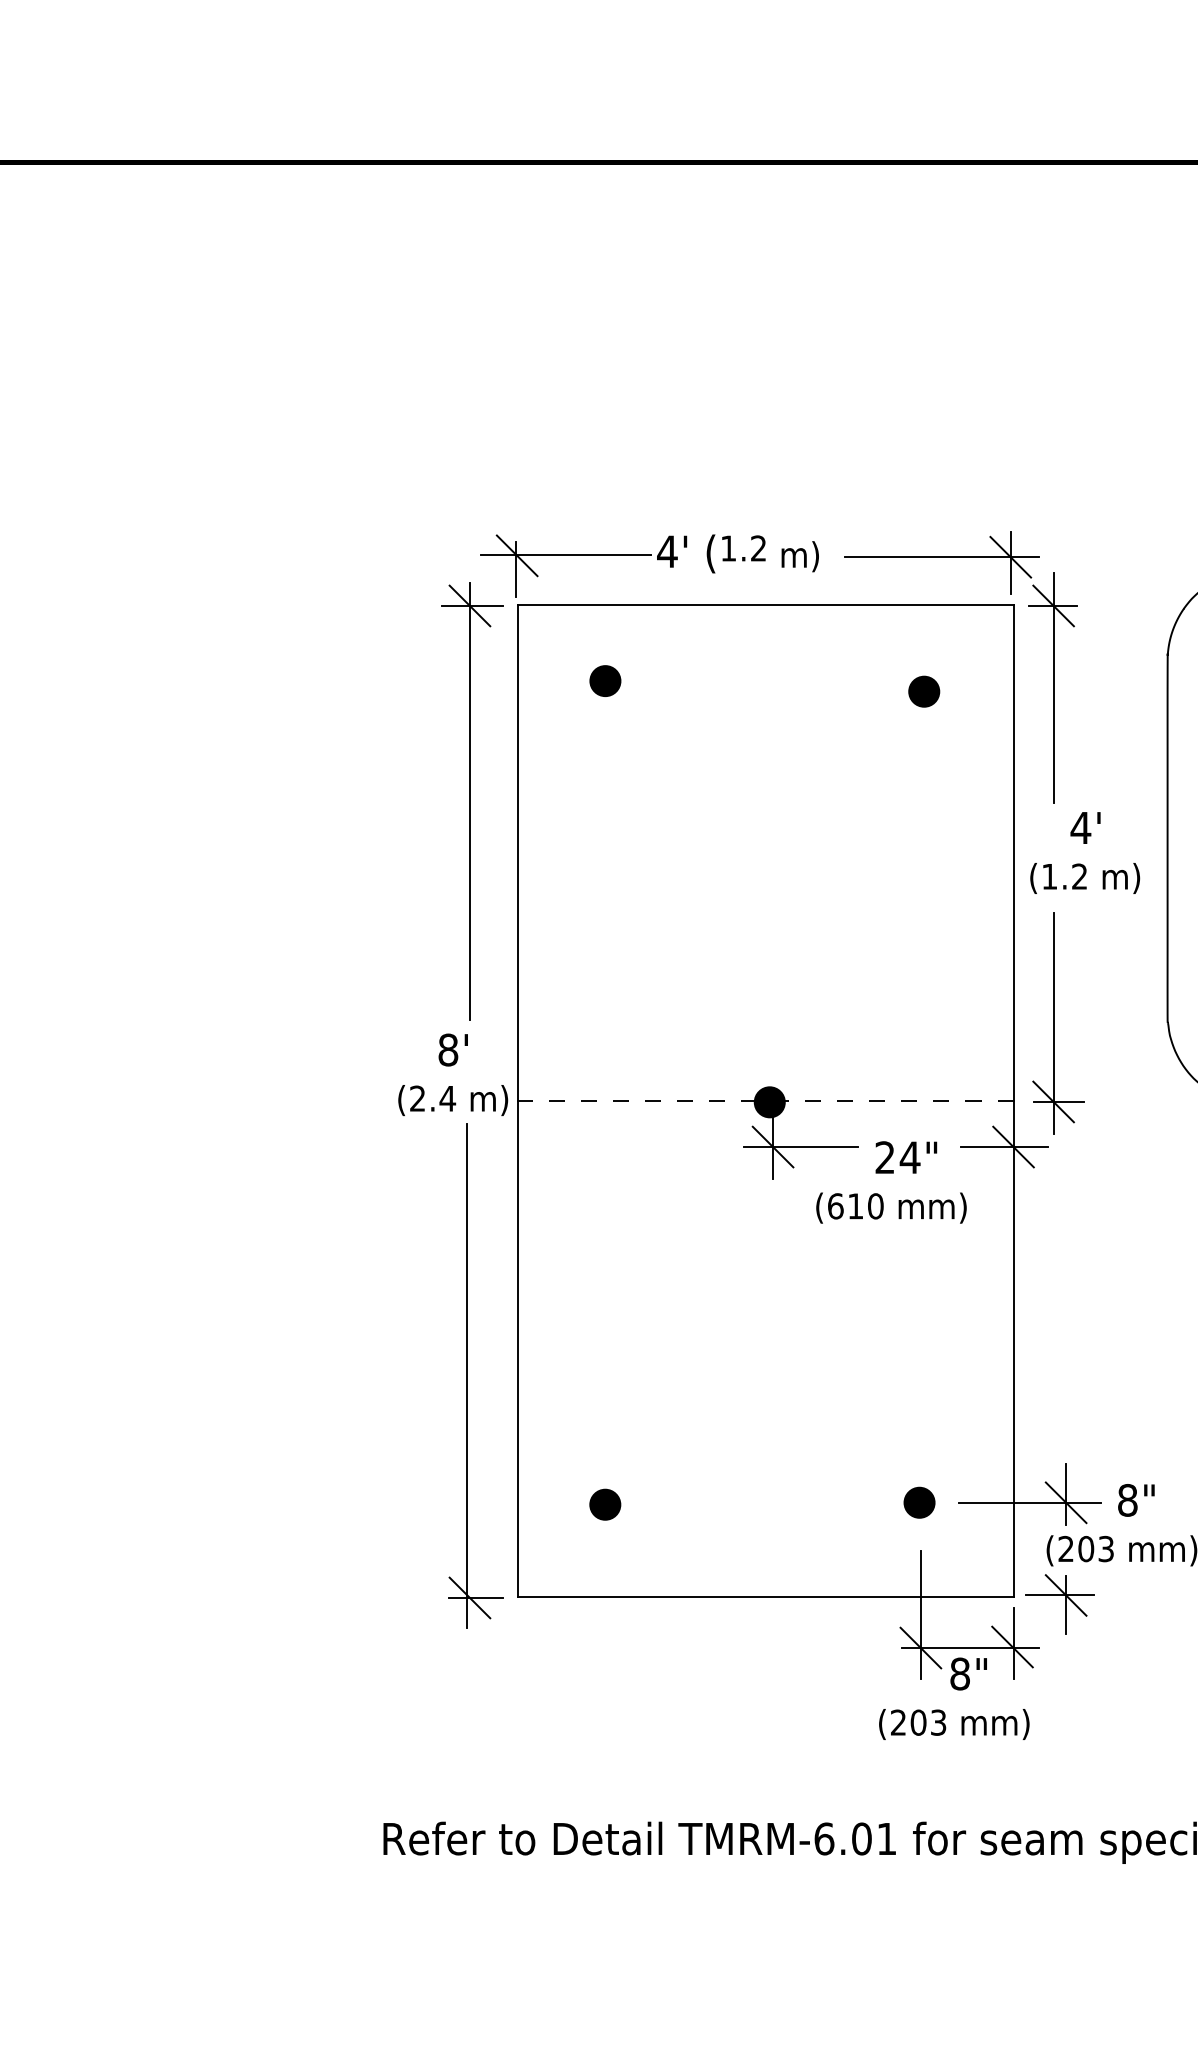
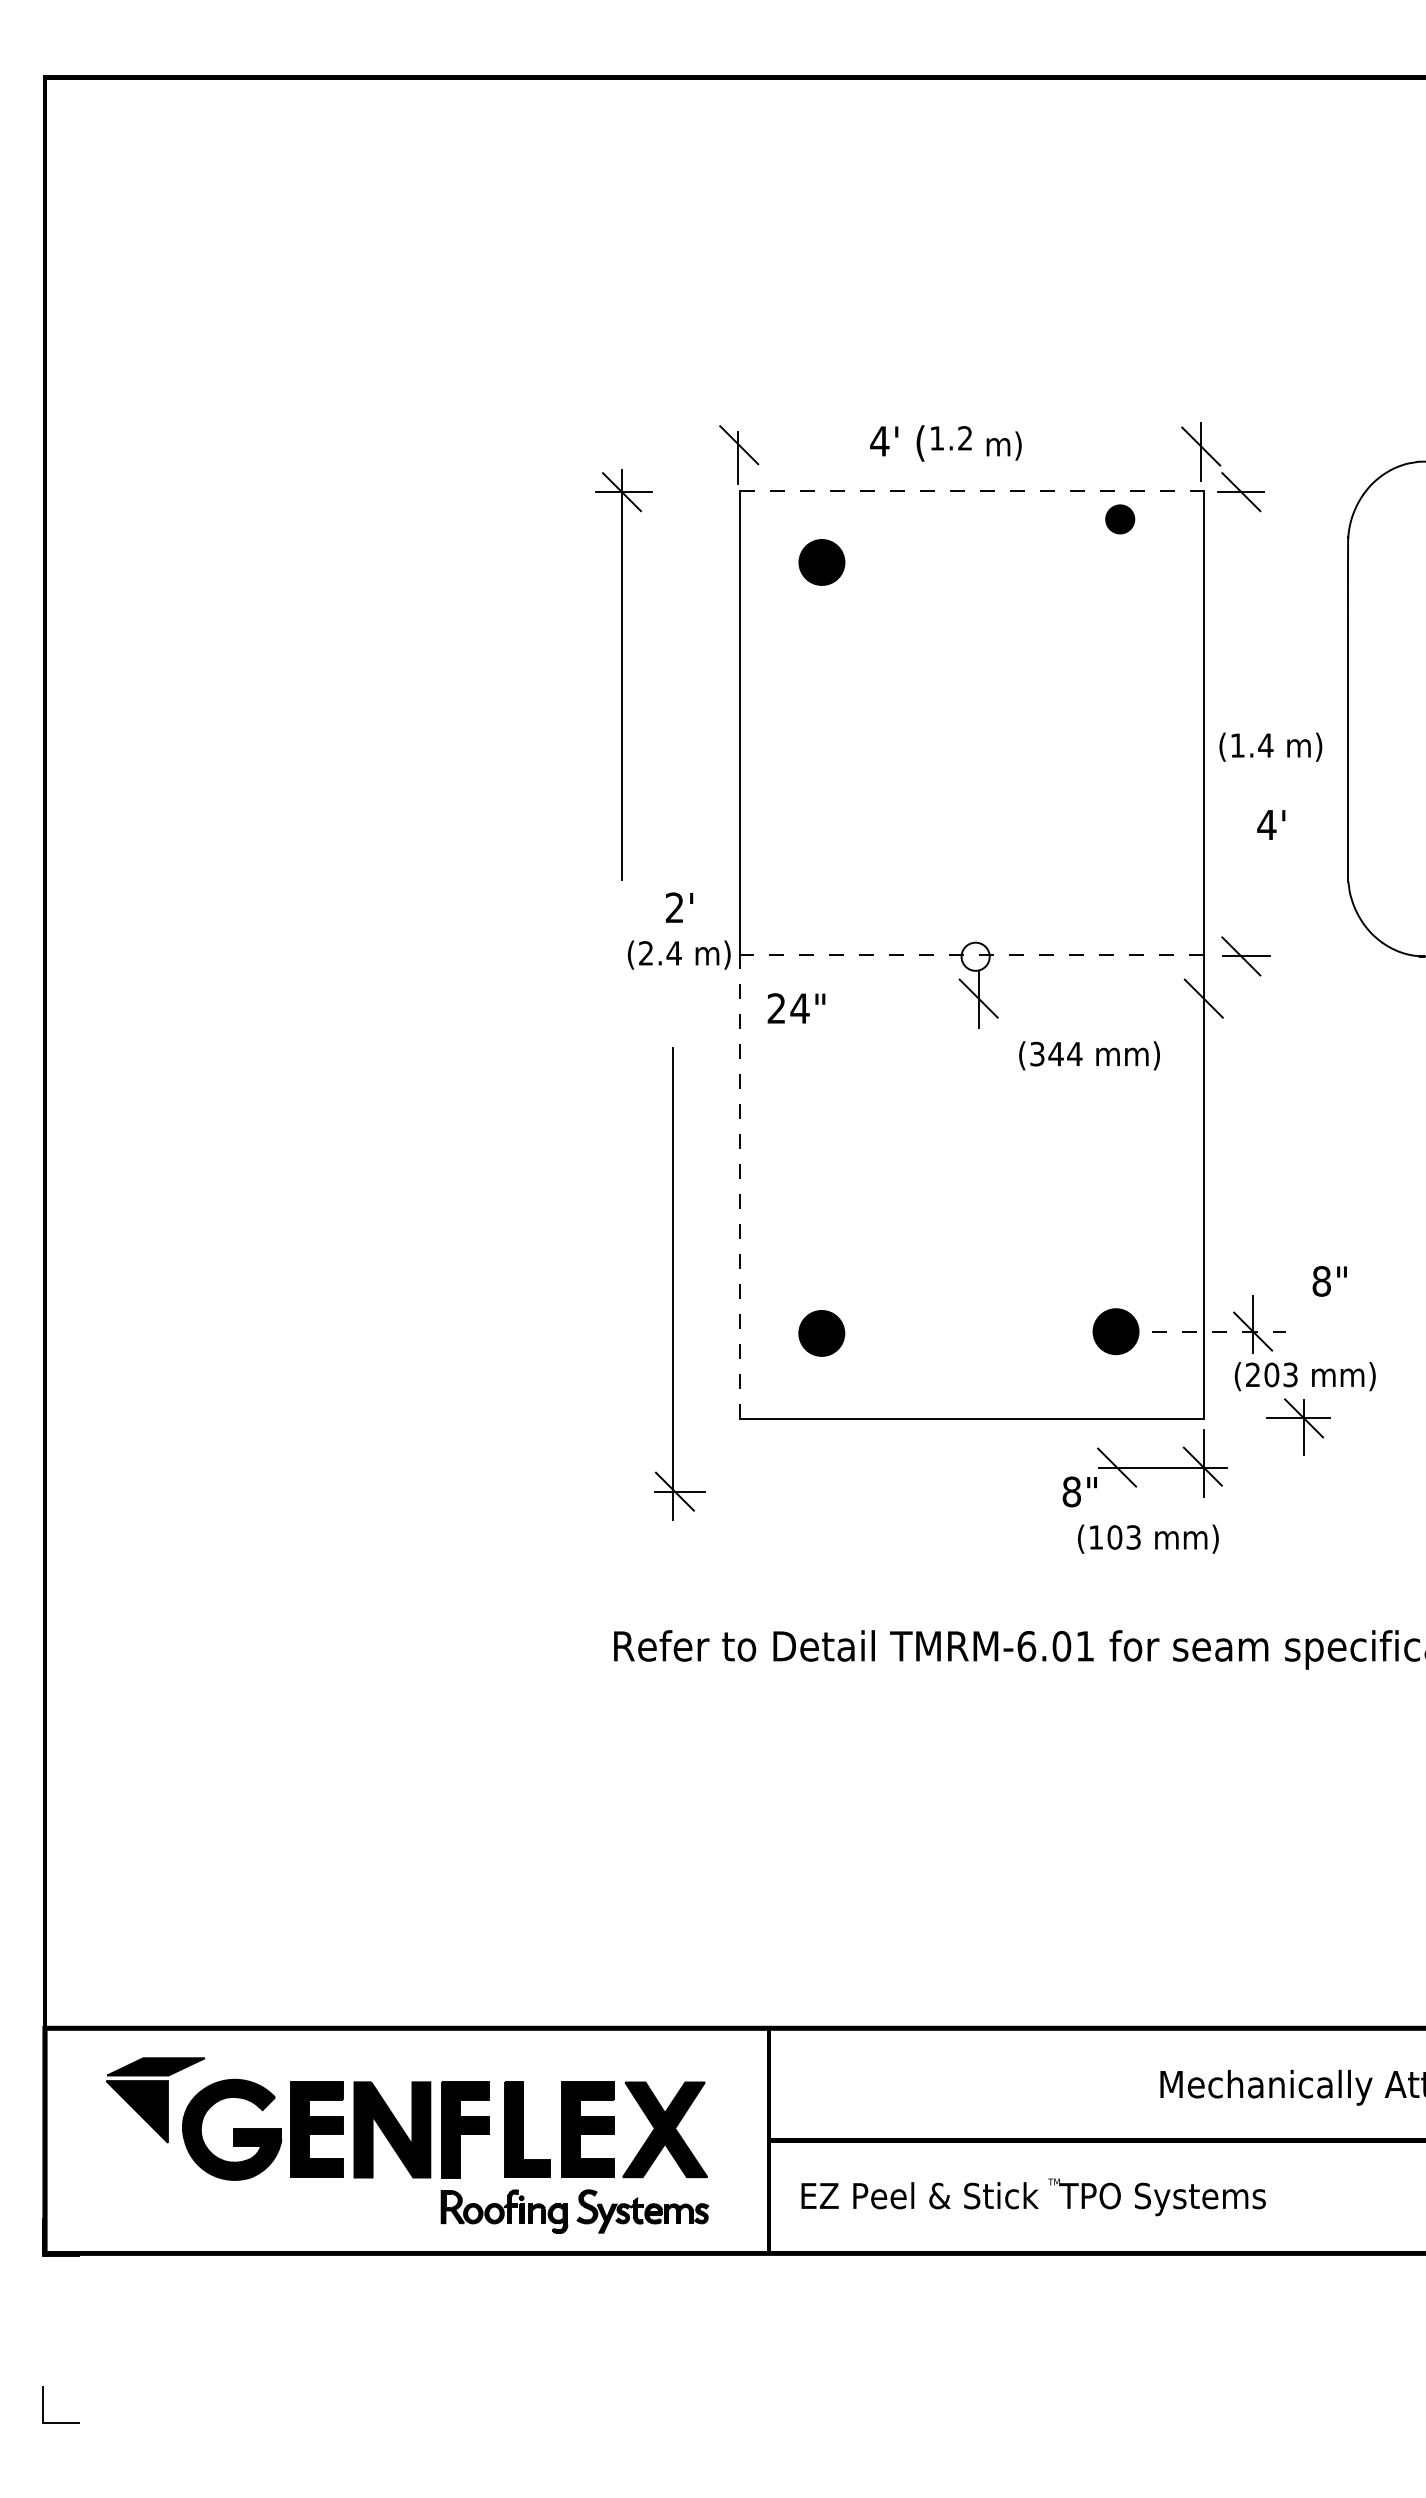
line: (565, 555) -> (784, 444), removed
line: (941, 557) -> (1136, 446), removed
line: (766, 604) -> (972, 490), solid -> dashed
part: (605, 681) -> (821, 562), size x1.6
line: (1053, 688) -> (1241, 569), removed
part: (924, 691) -> (1120, 519), moved
part: (471, 800) -> (623, 674), moved
text: (1085, 827) -> (1271, 824), moved
text: (1079, 876) -> (1265, 745), (1.2 -> (1.4
line: (1053, 1022) -> (1241, 882), removed
text: (448, 1049) -> (674, 907), 8' -> 2'
fill: (769, 1102) -> (975, 956), removed
line: (800, 1146) -> (1004, 998), removed
line: (1004, 1146) -> (1195, 998), removed
text: (906, 1157) -> (796, 1008), moved
text: (856, 1205) -> (1056, 1053), (610 -> (344
line: (517, 1347) -> (739, 1186), solid -> dashed
part: (474, 1375) -> (679, 1283), moved
text: (1136, 1500) -> (1329, 1281), moved
part: (919, 1502) -> (1115, 1331), size x1.6
line: (1030, 1502) -> (1219, 1331), solid -> dashed
part: (605, 1504) -> (821, 1333), size x1.6
part: (1060, 1604) -> (1298, 1426), moved
line: (921, 1614) -> (1117, 1436), removed
text: (968, 1673) -> (1079, 1491), moved
text: (897, 1722) -> (1095, 1537), (203 -> (103

